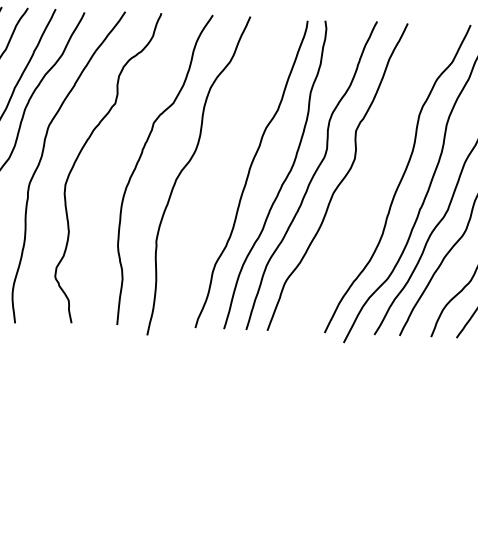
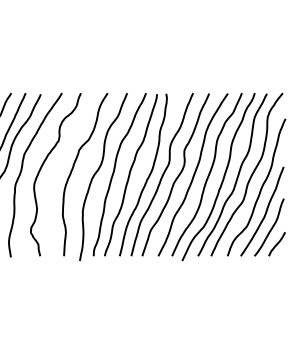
curve: (220, 169) -> (114, 173), added
curve: (371, 177) -> (193, 174), added

